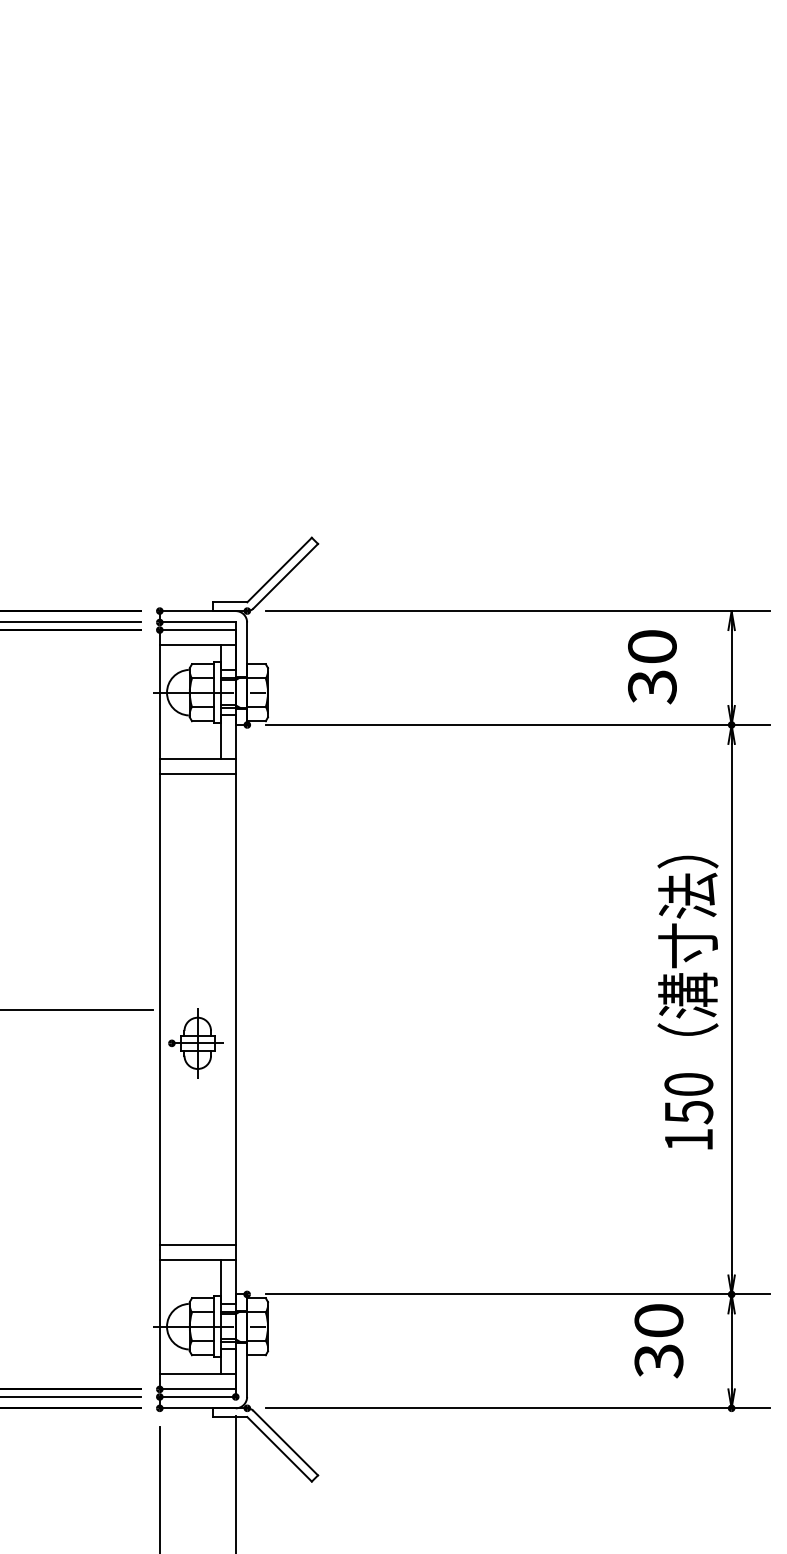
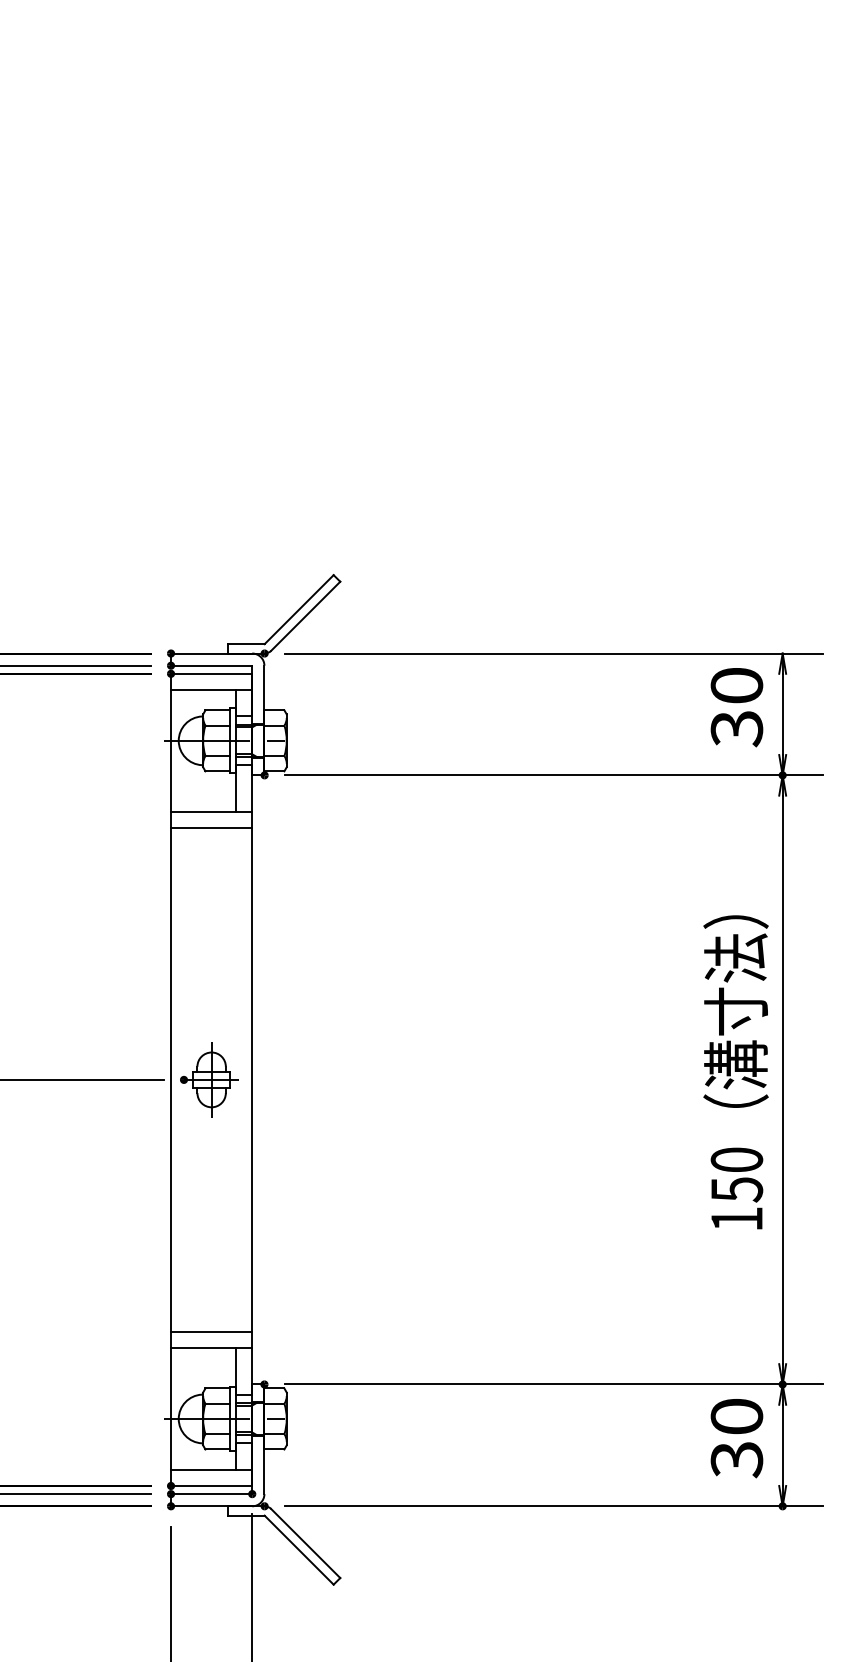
text: (651, 667) -> (736, 707), moved
part: (195, 1042) -> (209, 1079), moved
text: (658, 1341) -> (736, 1438), moved

